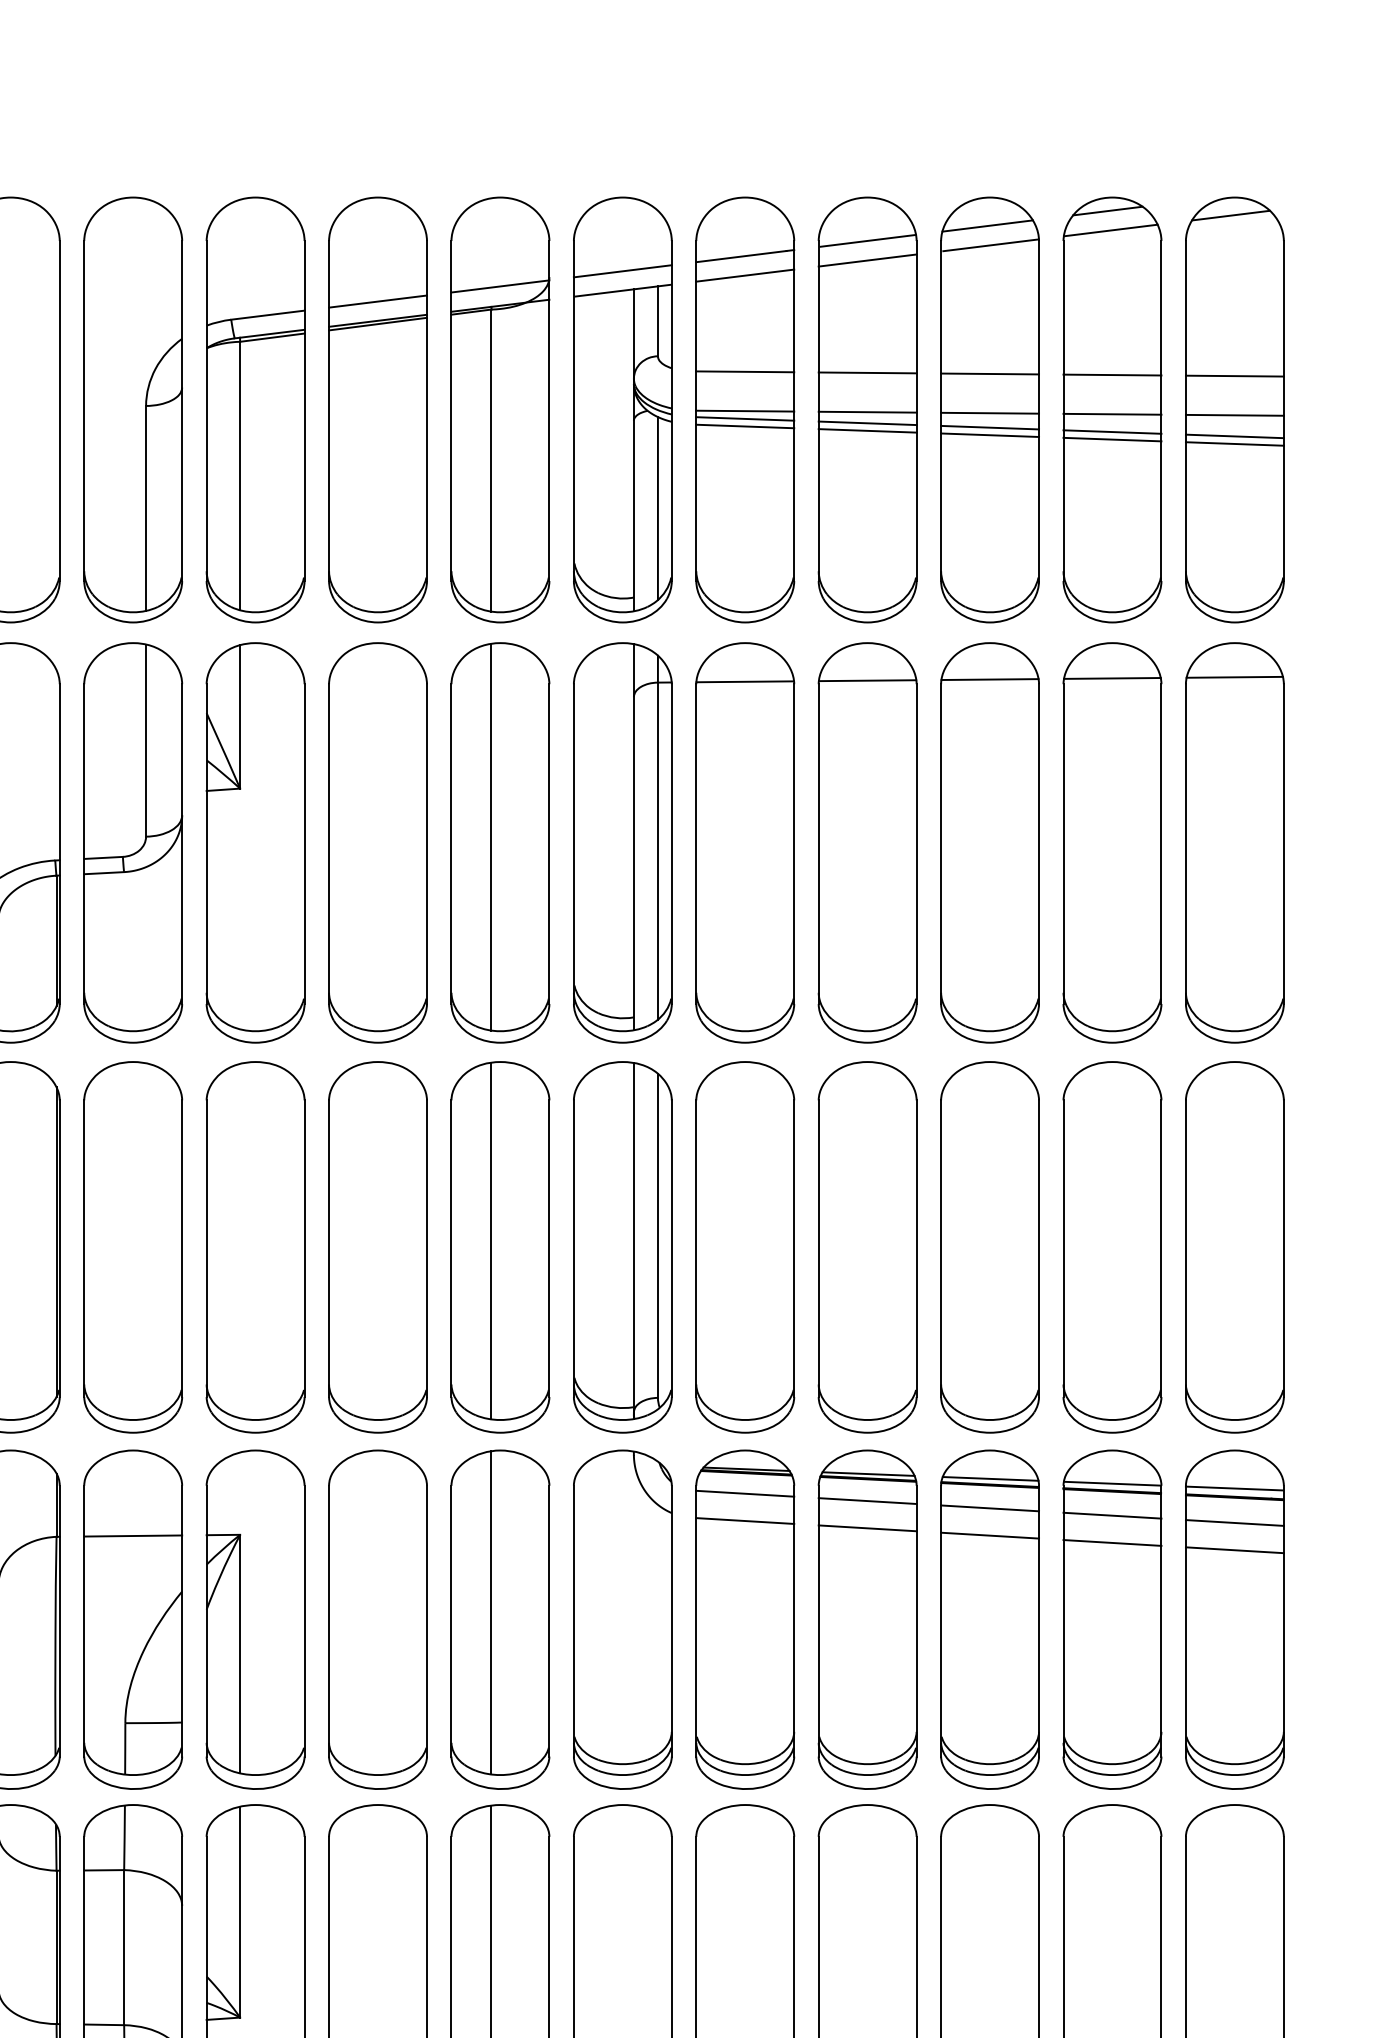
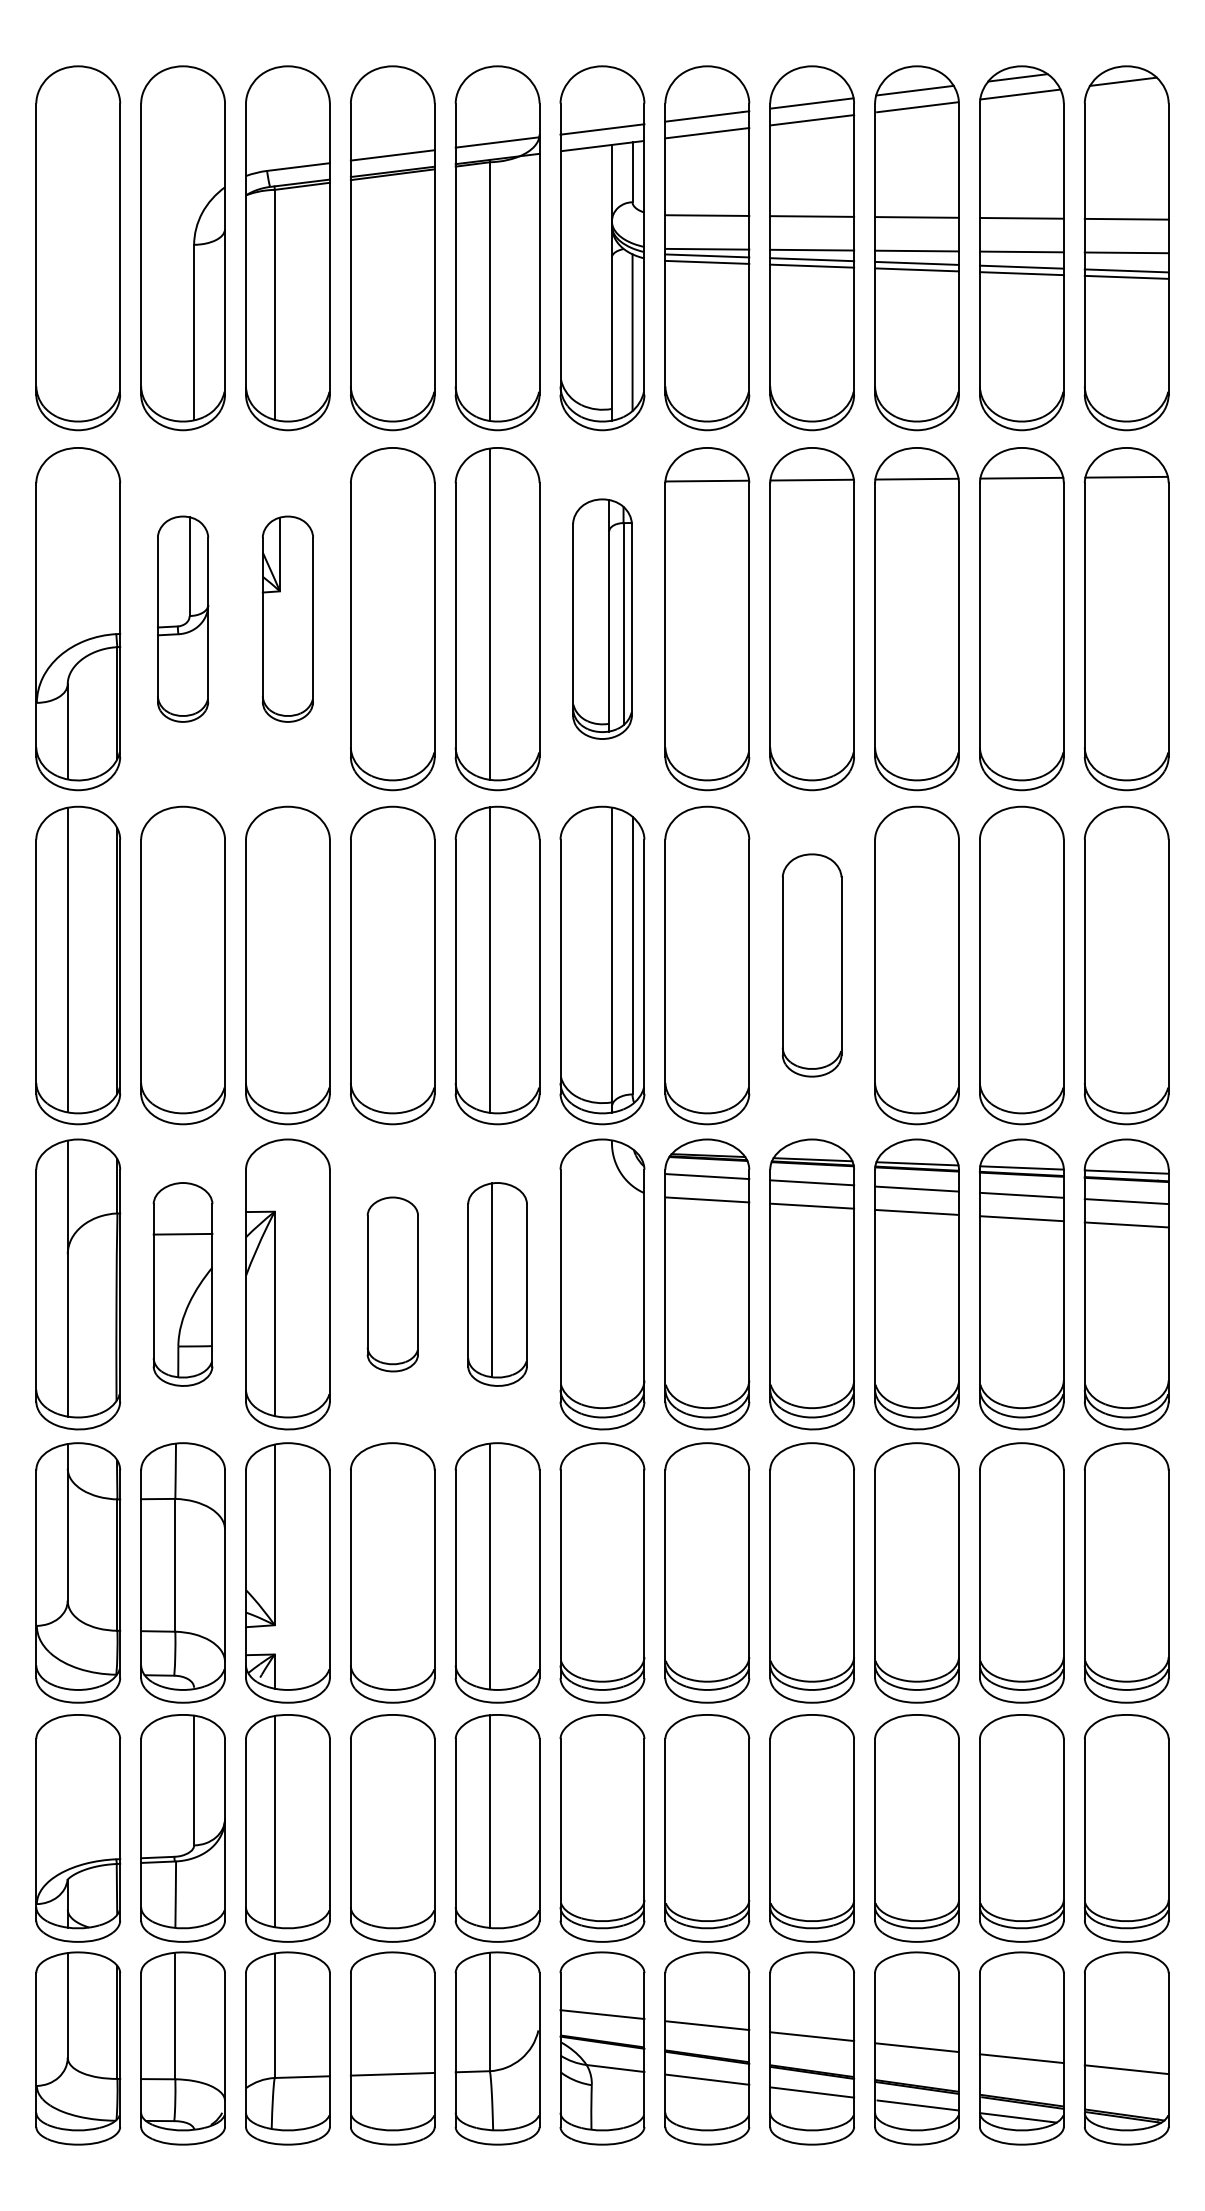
part: (132, 843) -> (182, 619), size x0.6
part: (255, 843) -> (287, 619), size x0.6
part: (622, 843) -> (602, 619), size x0.7
part: (866, 1247) -> (811, 965), size x0.7
part: (132, 1619) -> (182, 1284), size x0.7
part: (377, 1619) -> (392, 1284), size x0.6
part: (500, 1619) -> (497, 1284), size x0.7

